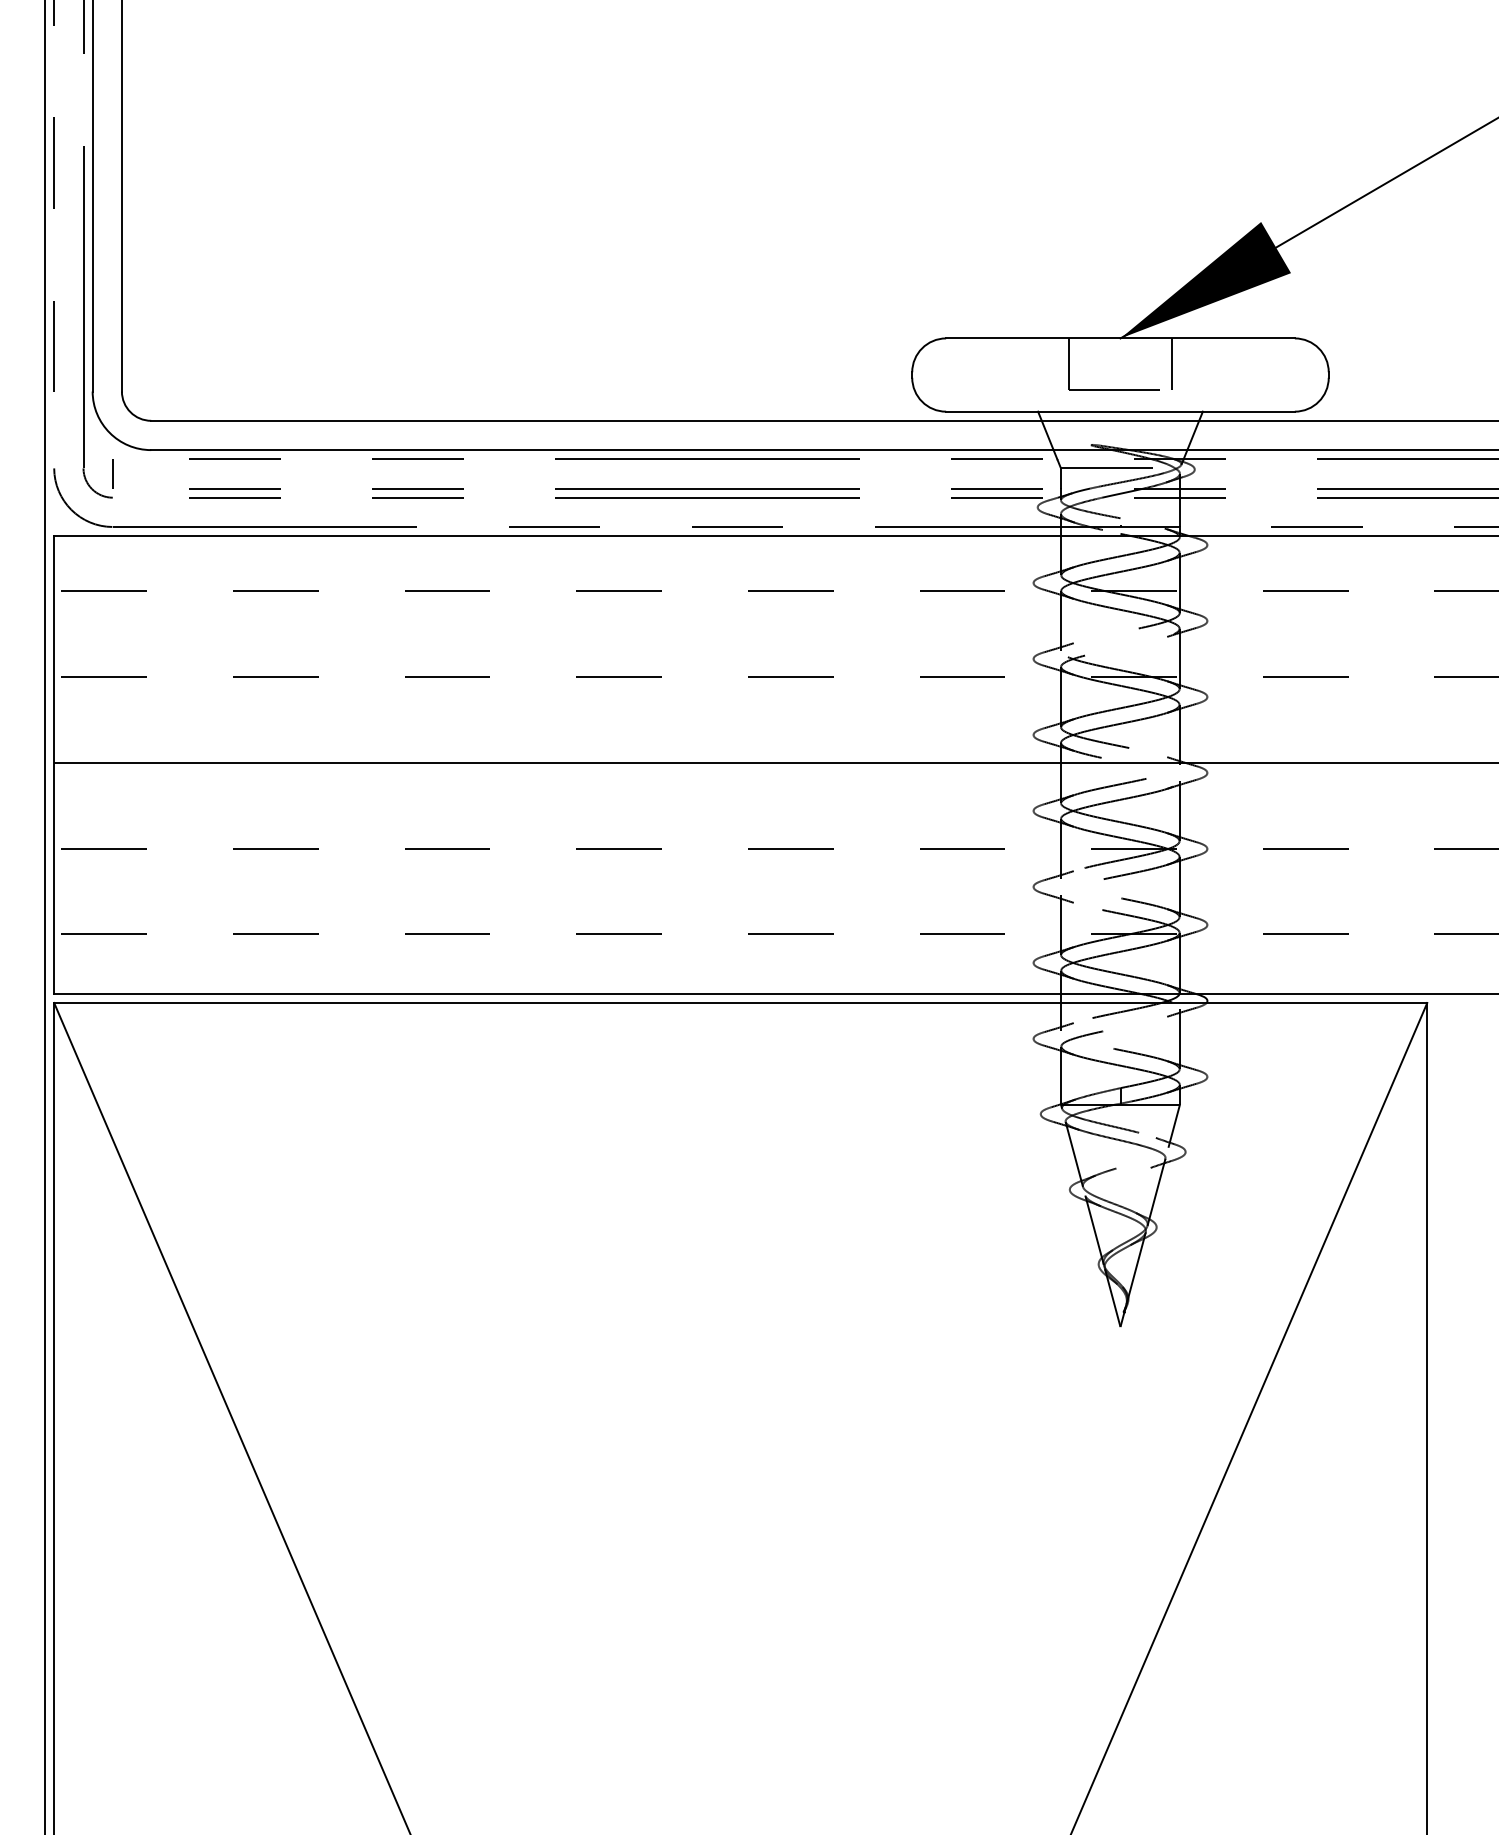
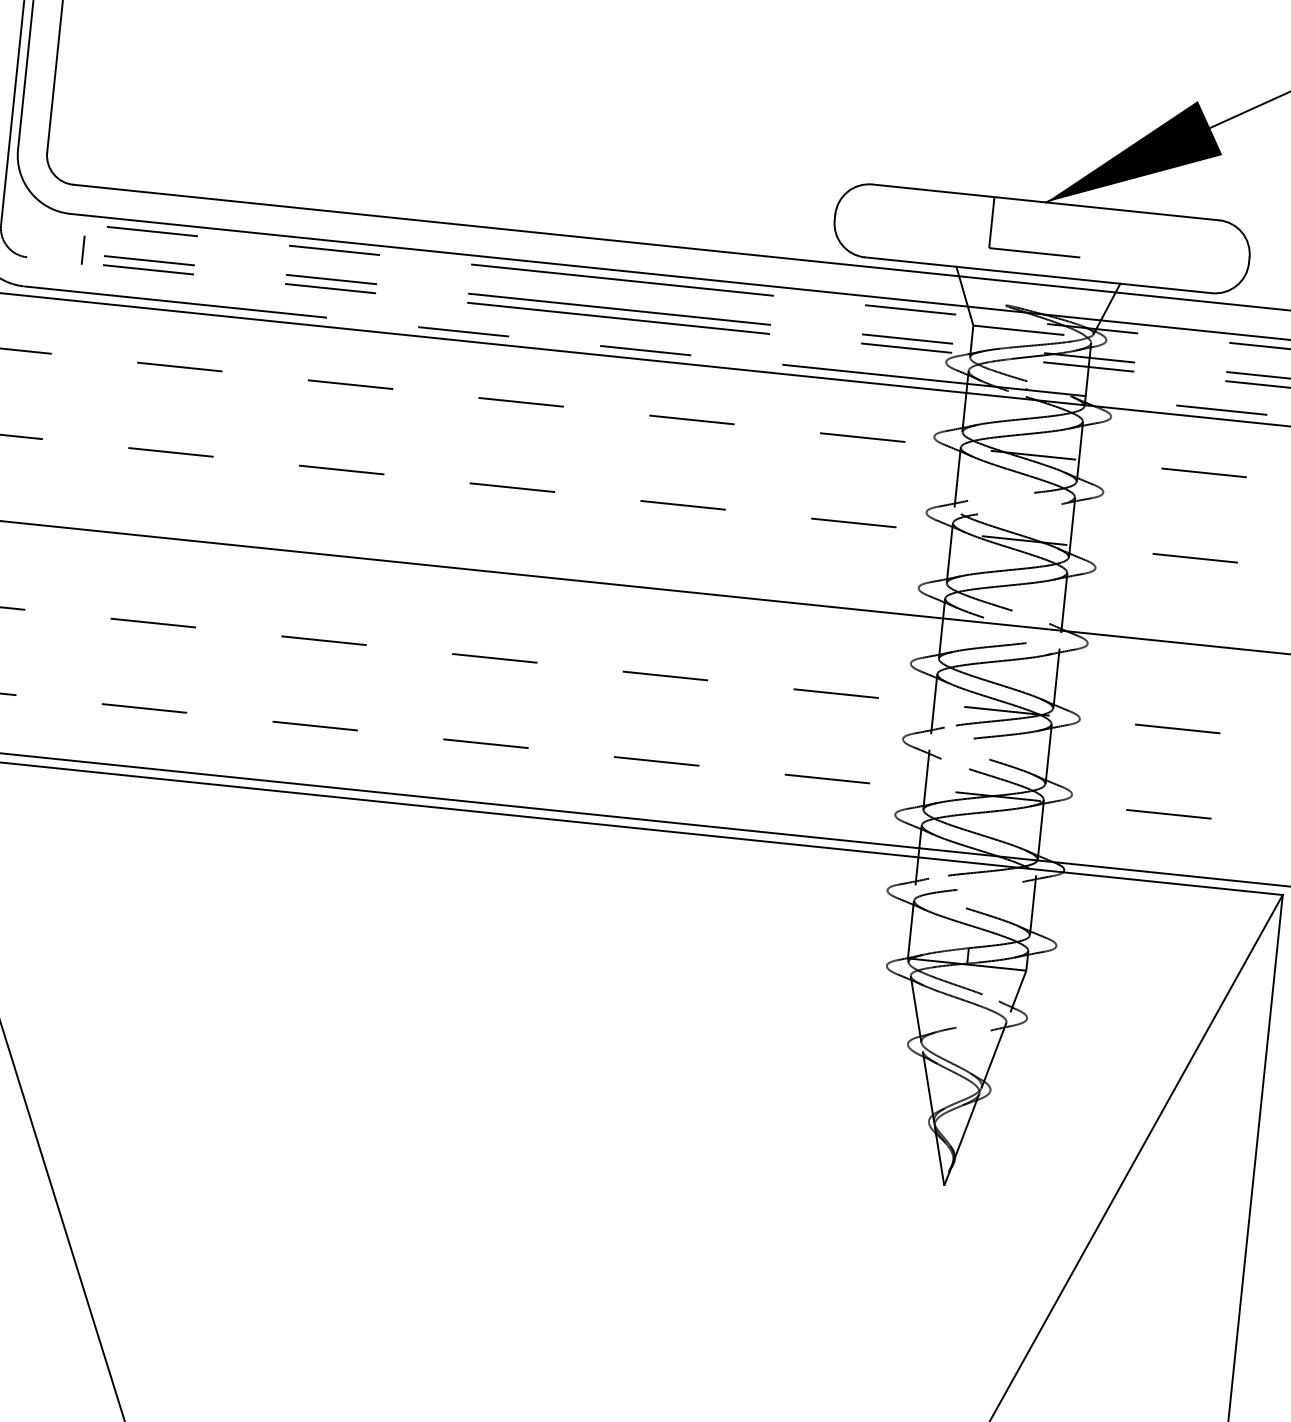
line: (1172, 363) -> (1095, 232), removed
line: (112, 473) -> (82, 249), moved

